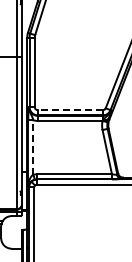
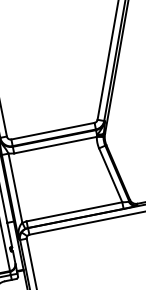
line: (70, 110) -> (53, 131), dashed -> solid
line: (33, 147) -> (15, 188), dashed -> solid

